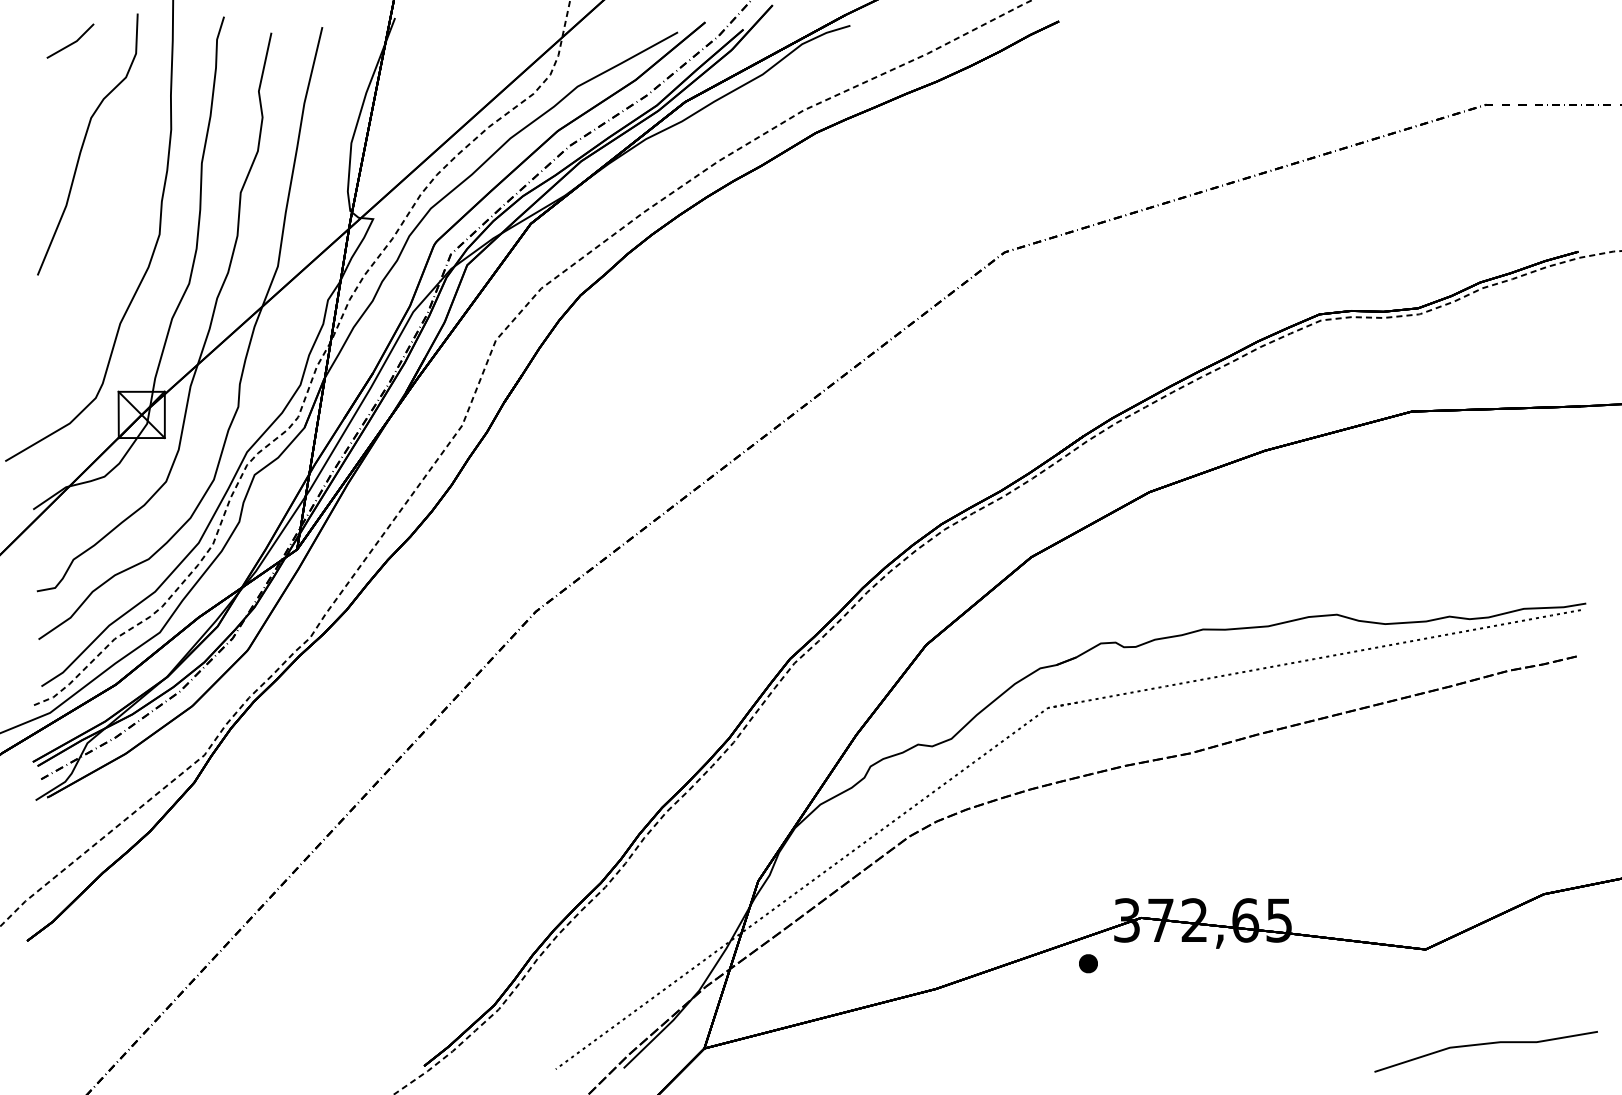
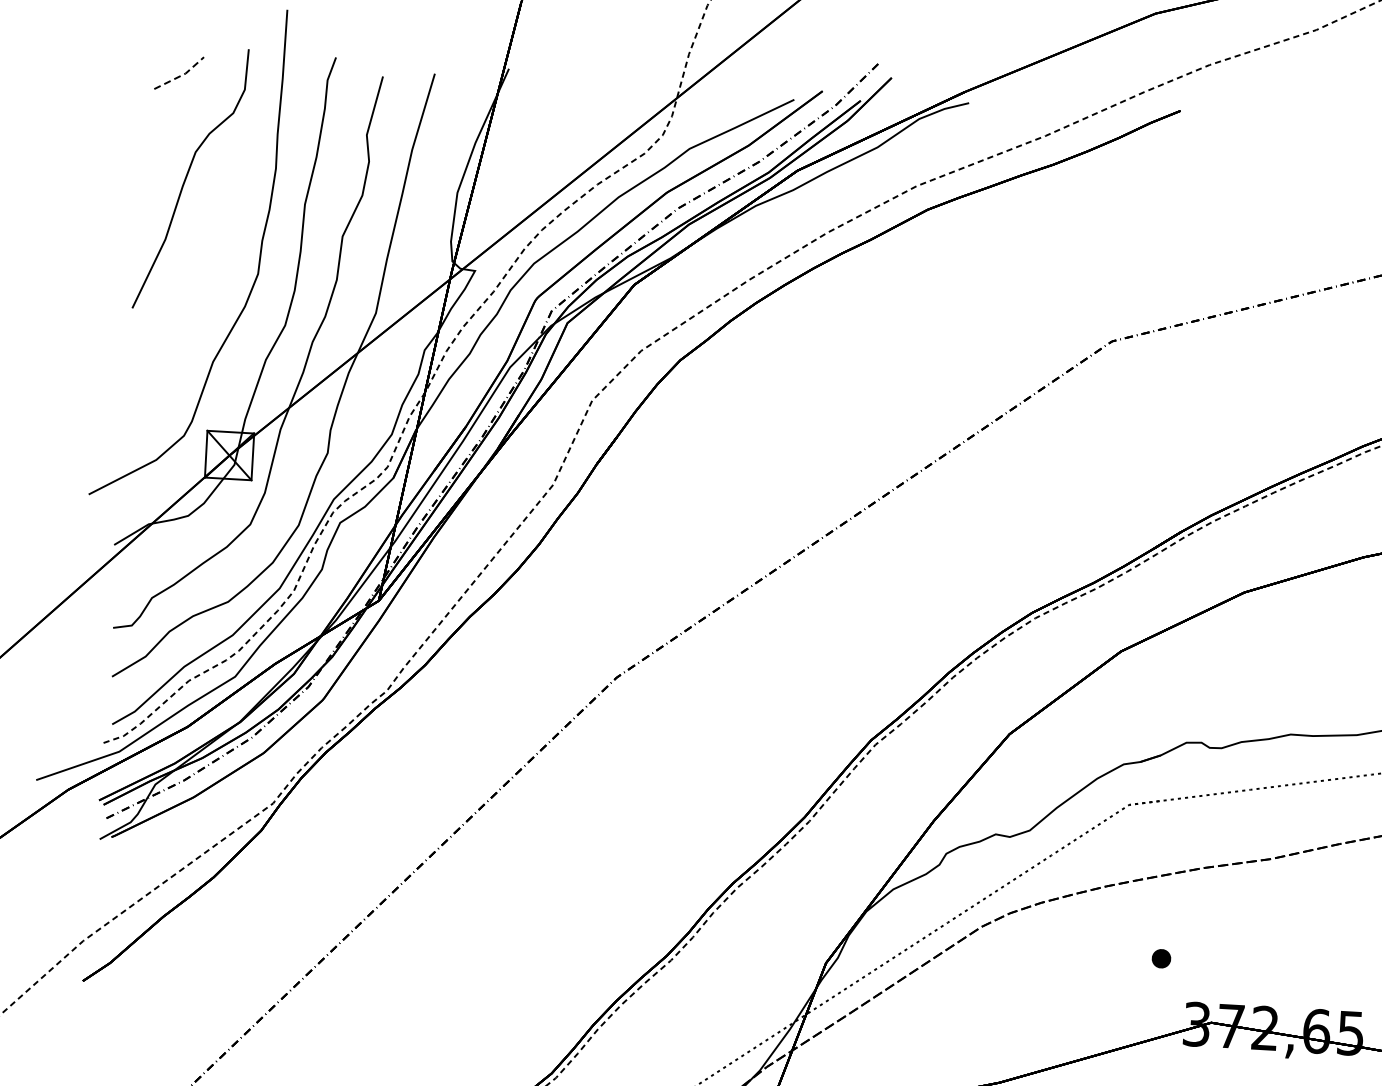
line: (73, 43) -> (182, 75), solid -> dashed
part: (1088, 963) -> (1161, 958), moved

